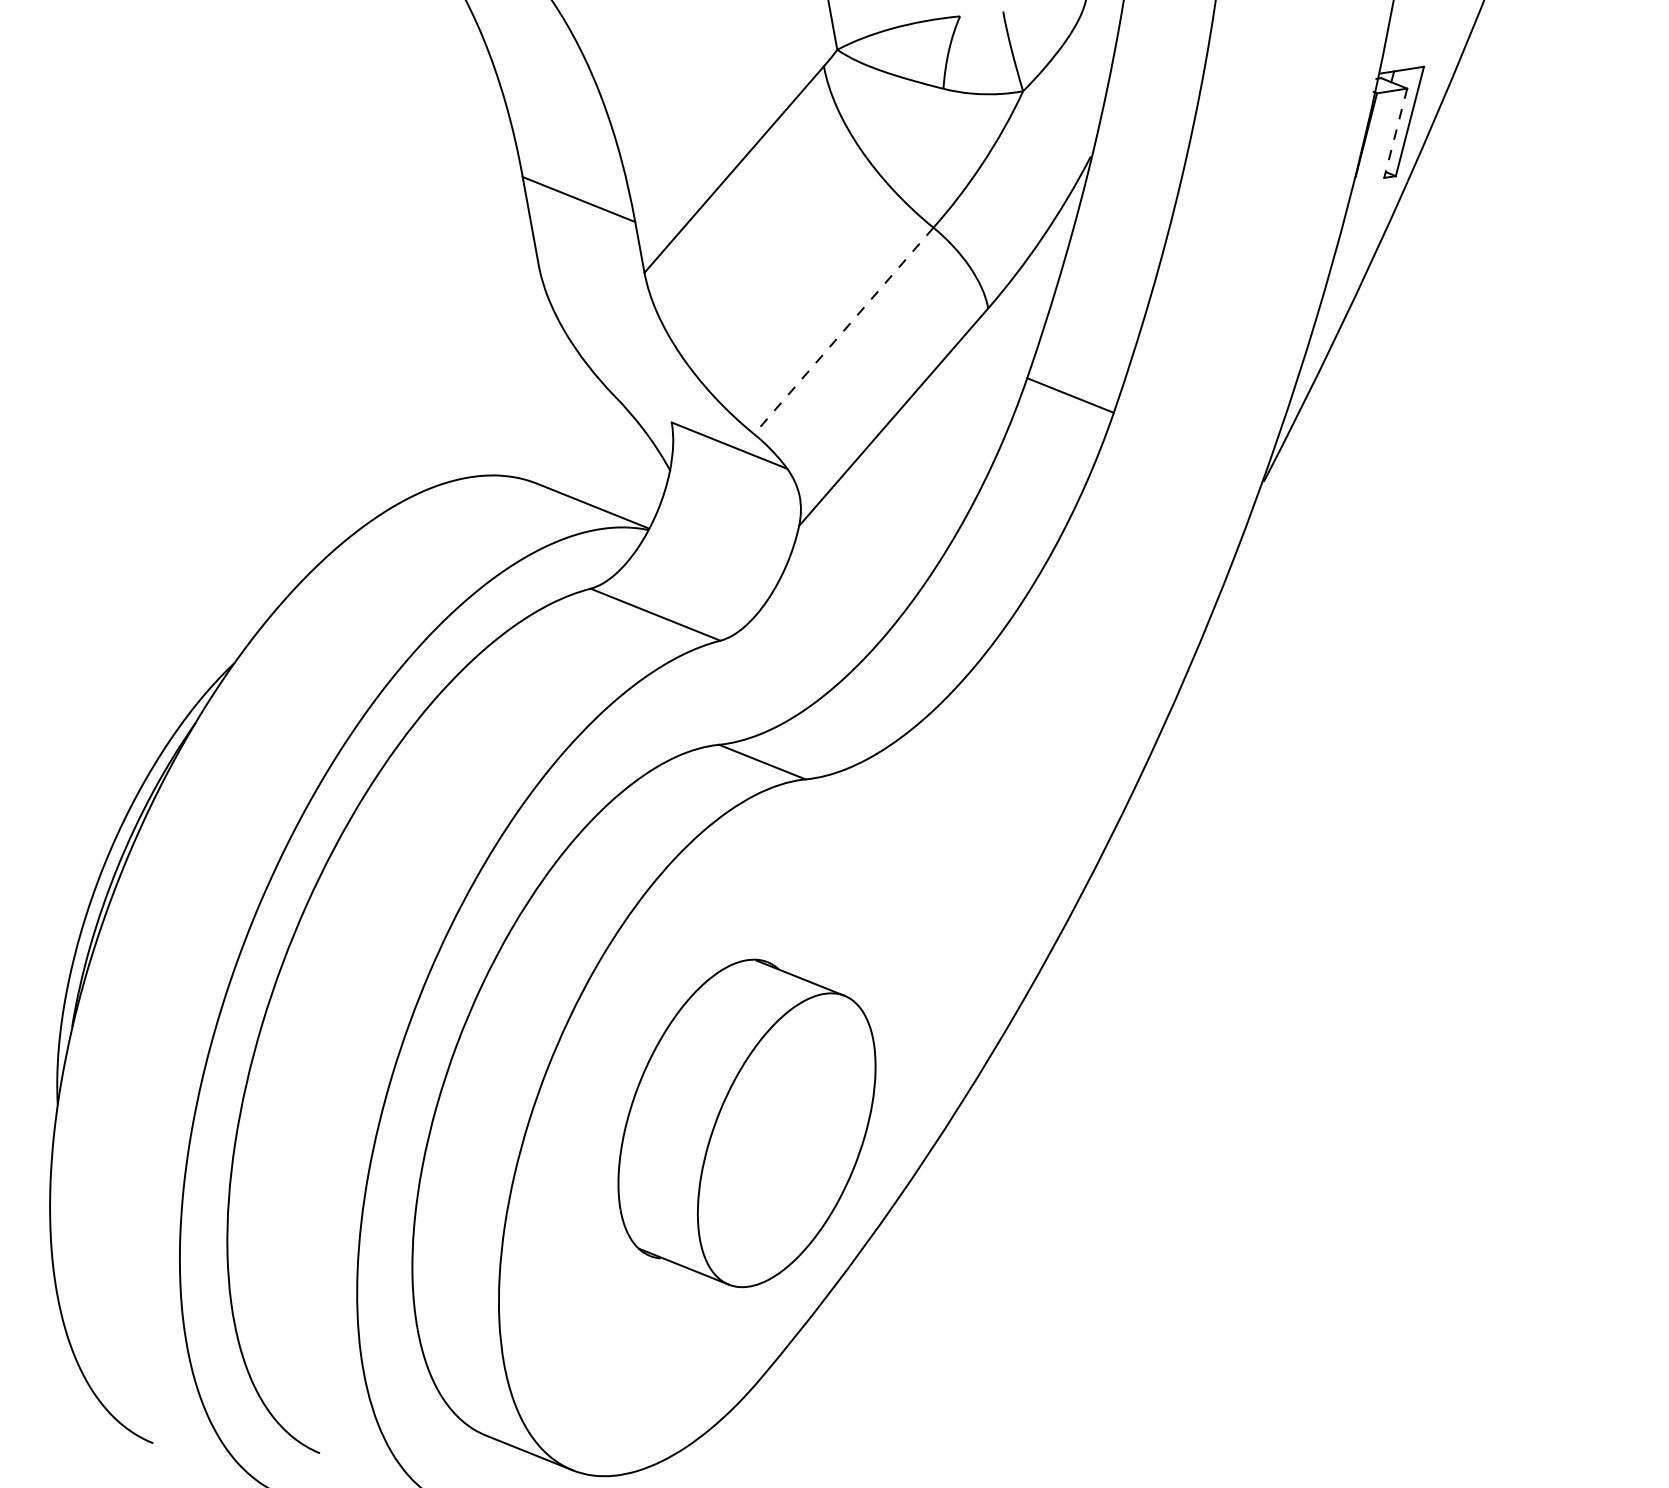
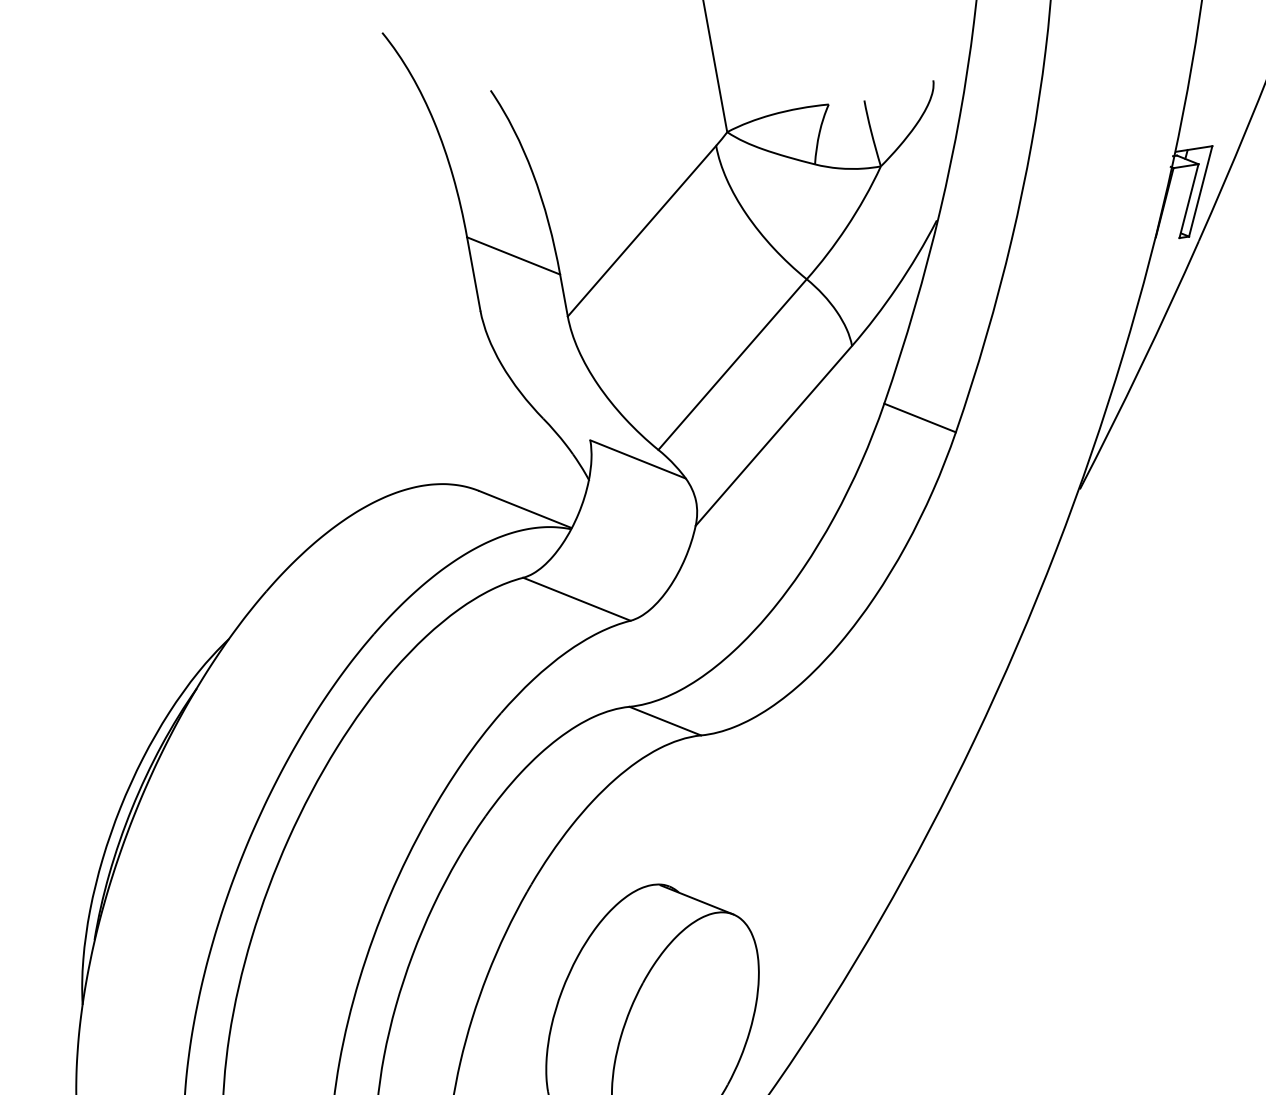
line: (1395, 133) -> (1188, 201), dashed -> solid
line: (843, 330) -> (732, 364), dashed -> solid

